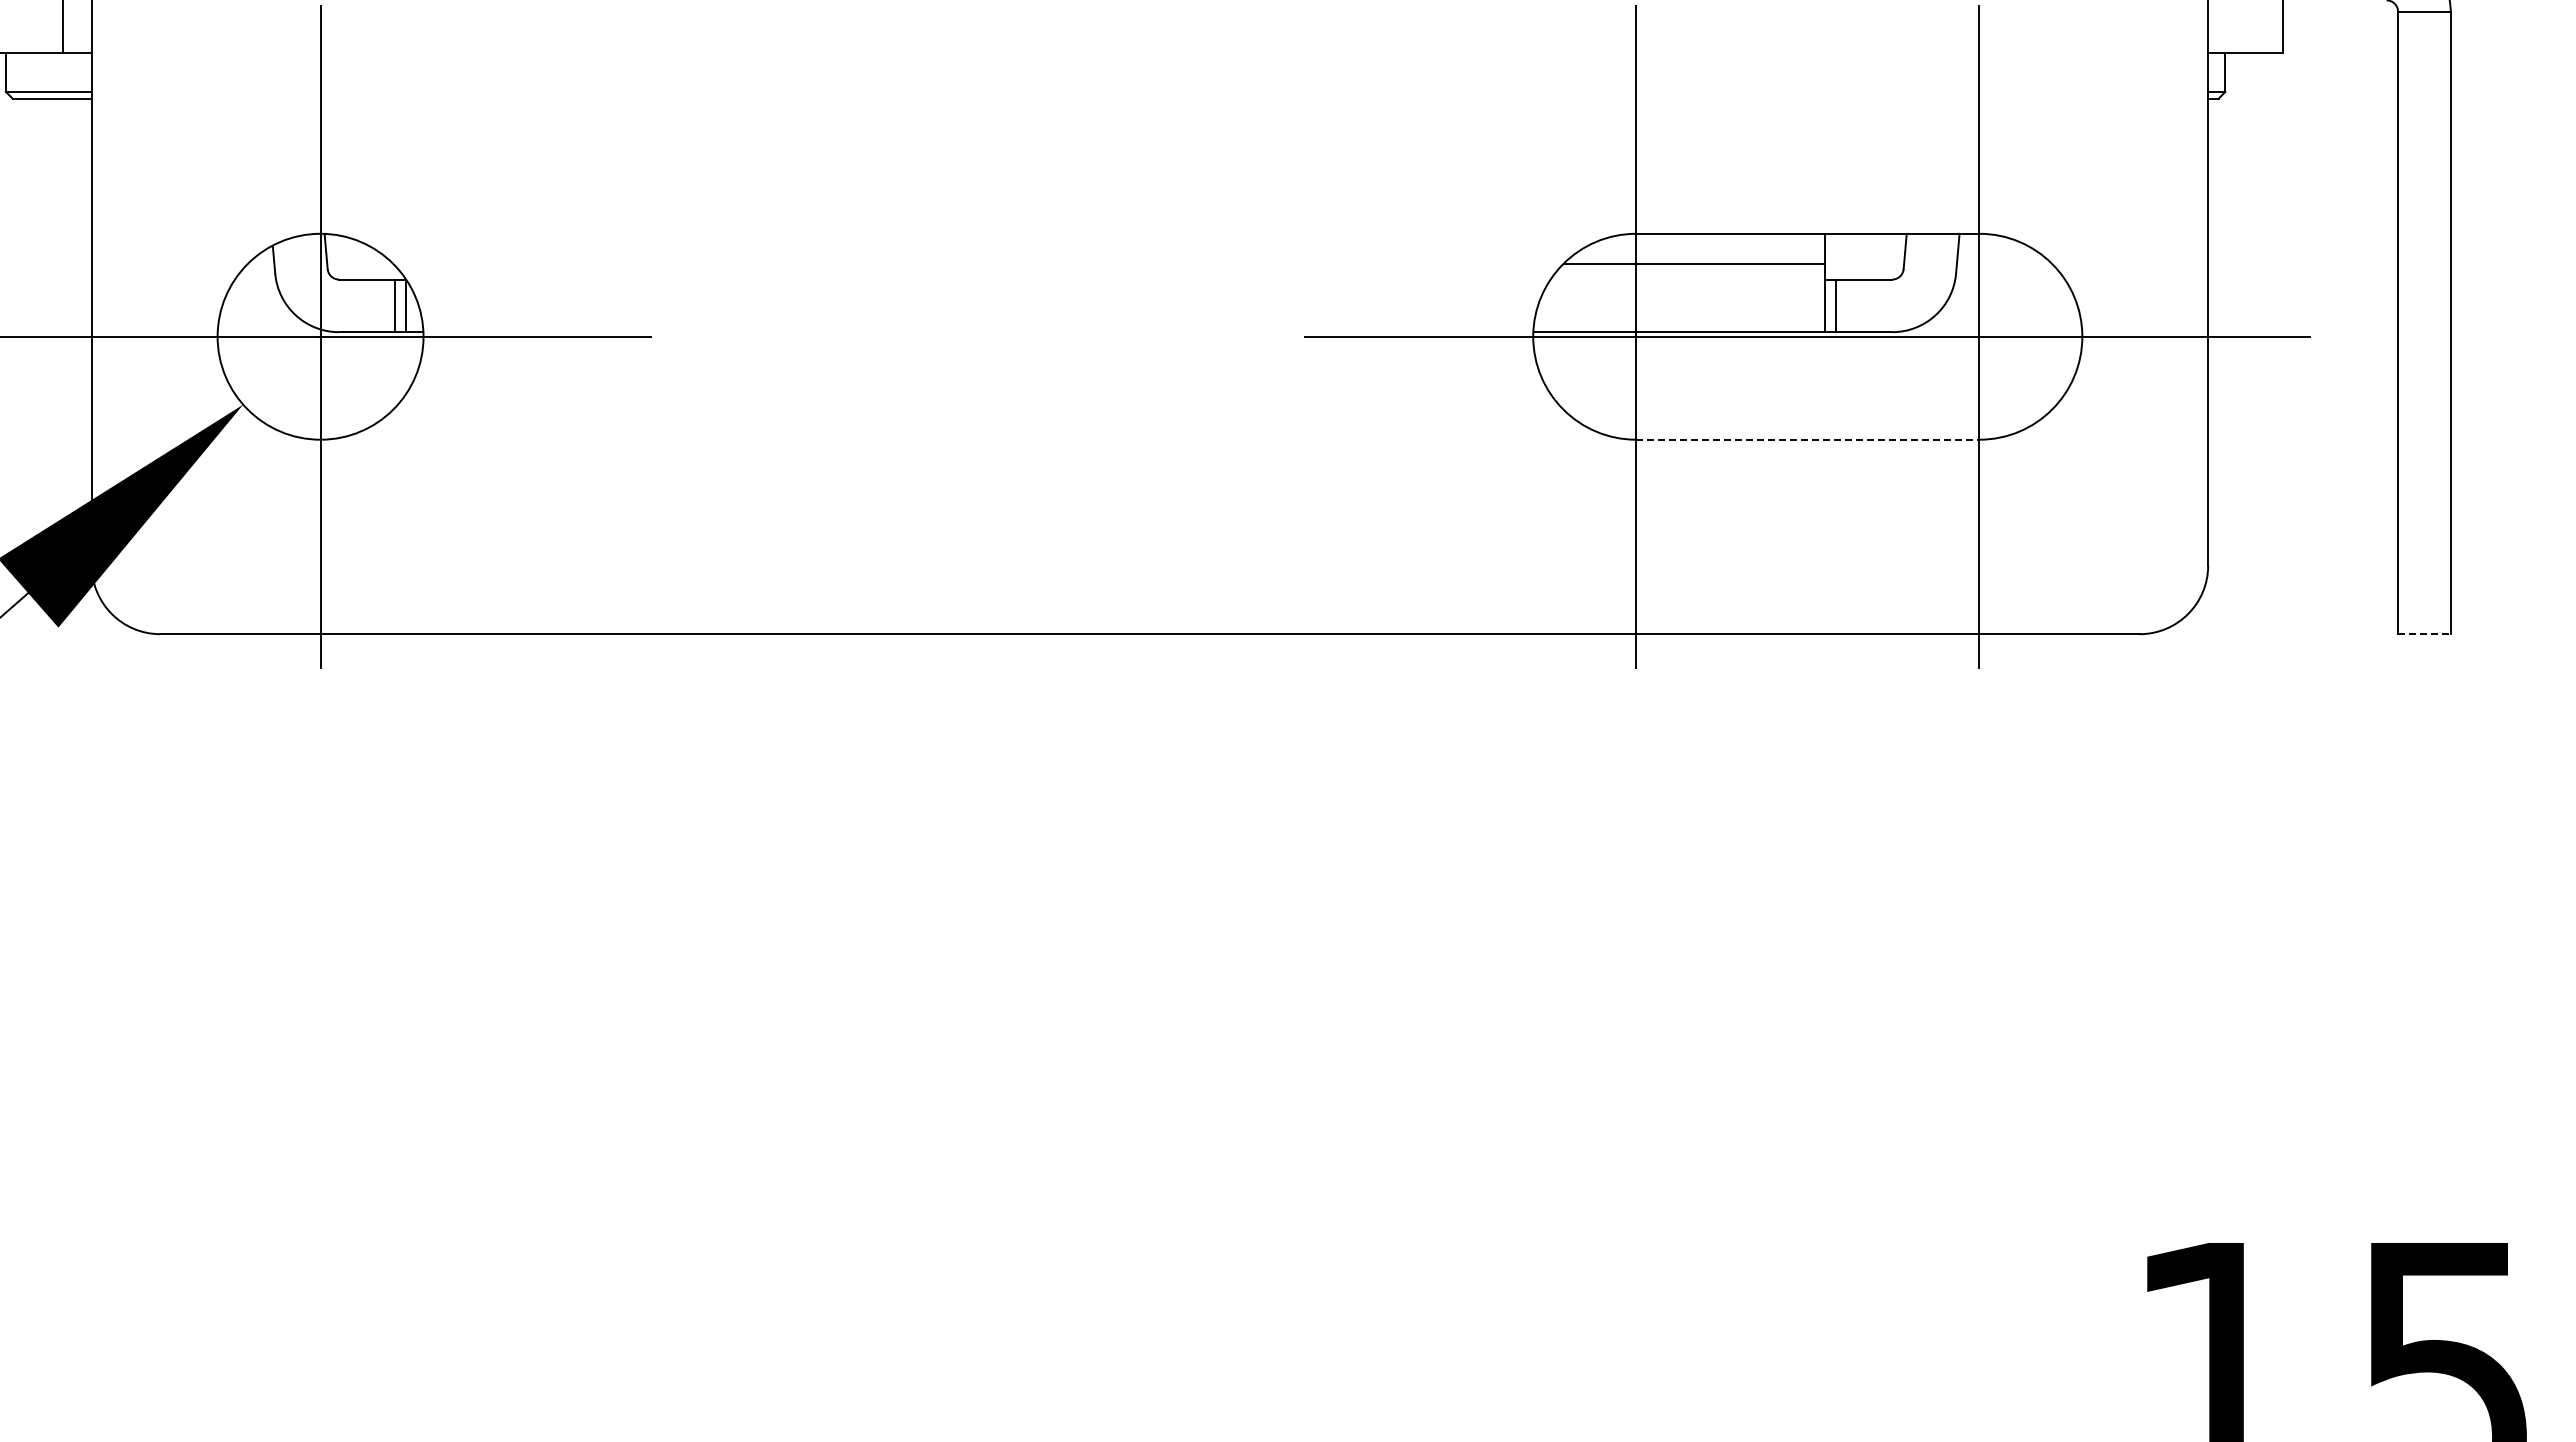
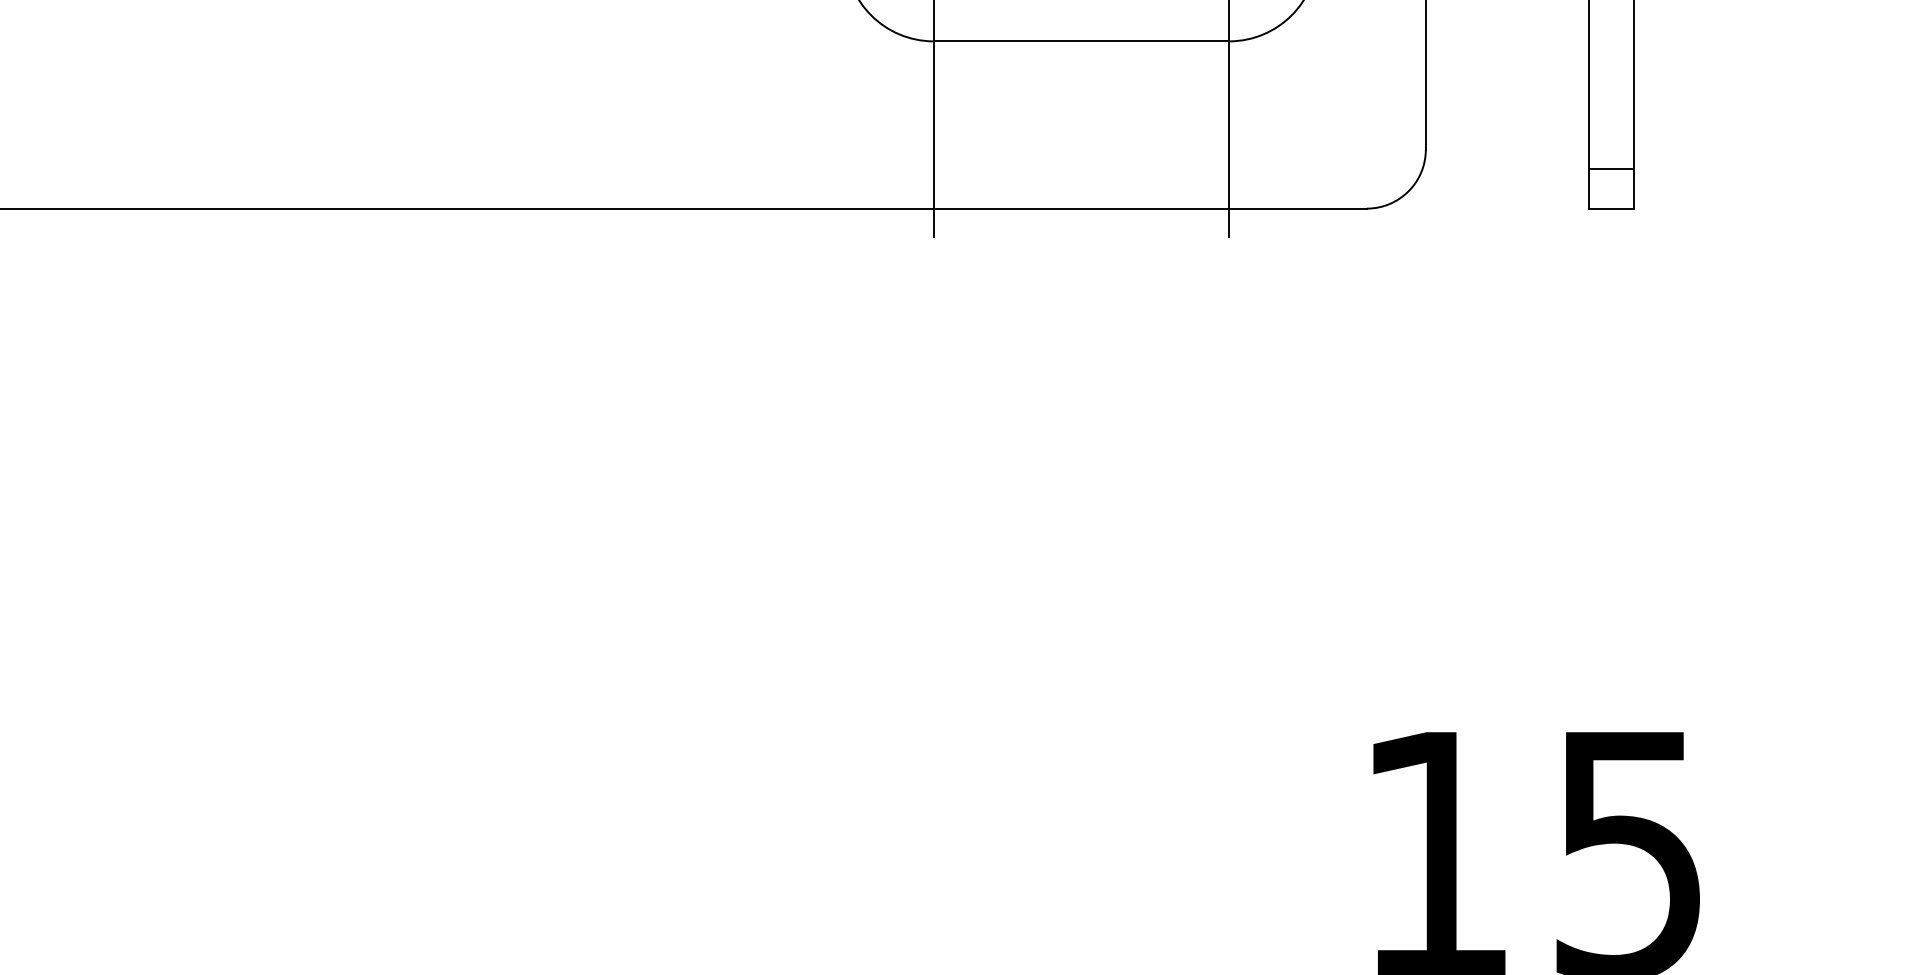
line: (1807, 439) -> (1081, 41), dashed -> solid
line: (2424, 588) -> (1611, 169), added
line: (2424, 634) -> (1611, 208), dashed -> solid

